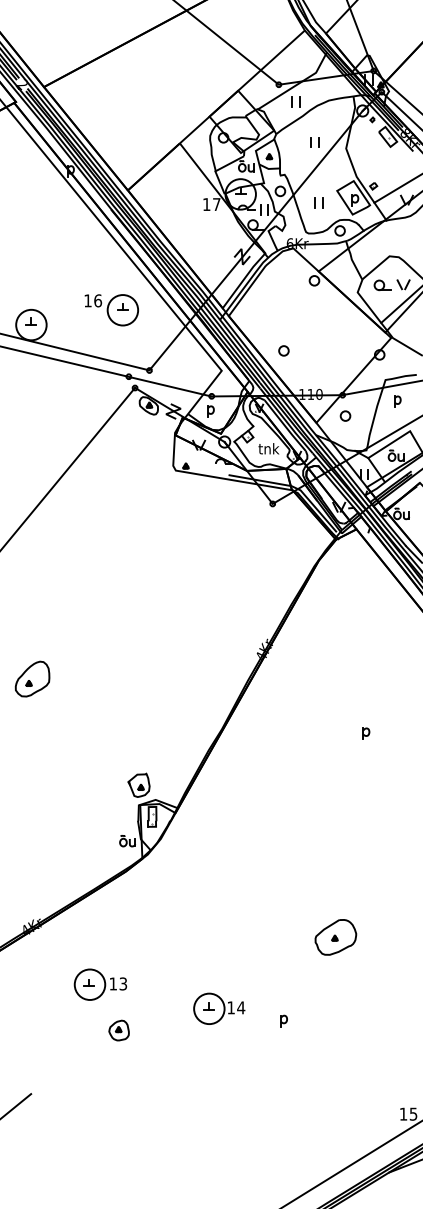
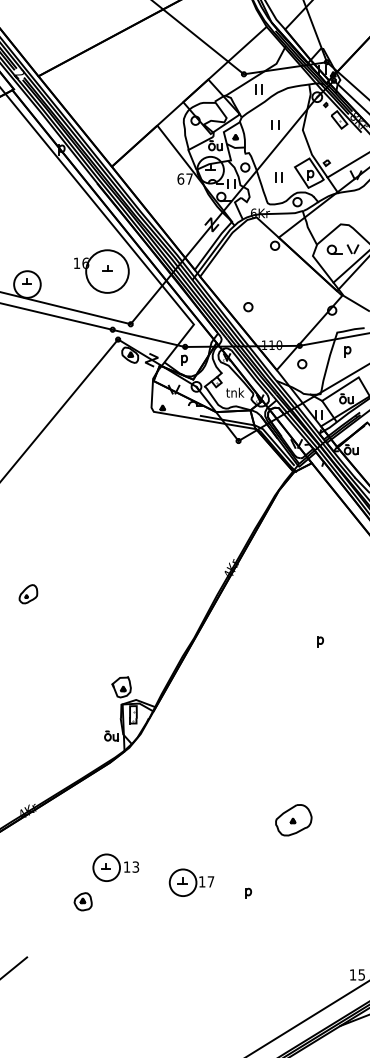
text: (206, 204) -> (180, 179), 17 -> 67
circle: (122, 310) -> (107, 271), size x1.6
part: (32, 678) -> (28, 593), size x0.6
part: (100, 984) -> (115, 867), moved
text: (241, 1007) -> (211, 881), 14 -> 17
part: (118, 1030) -> (82, 901), moved

